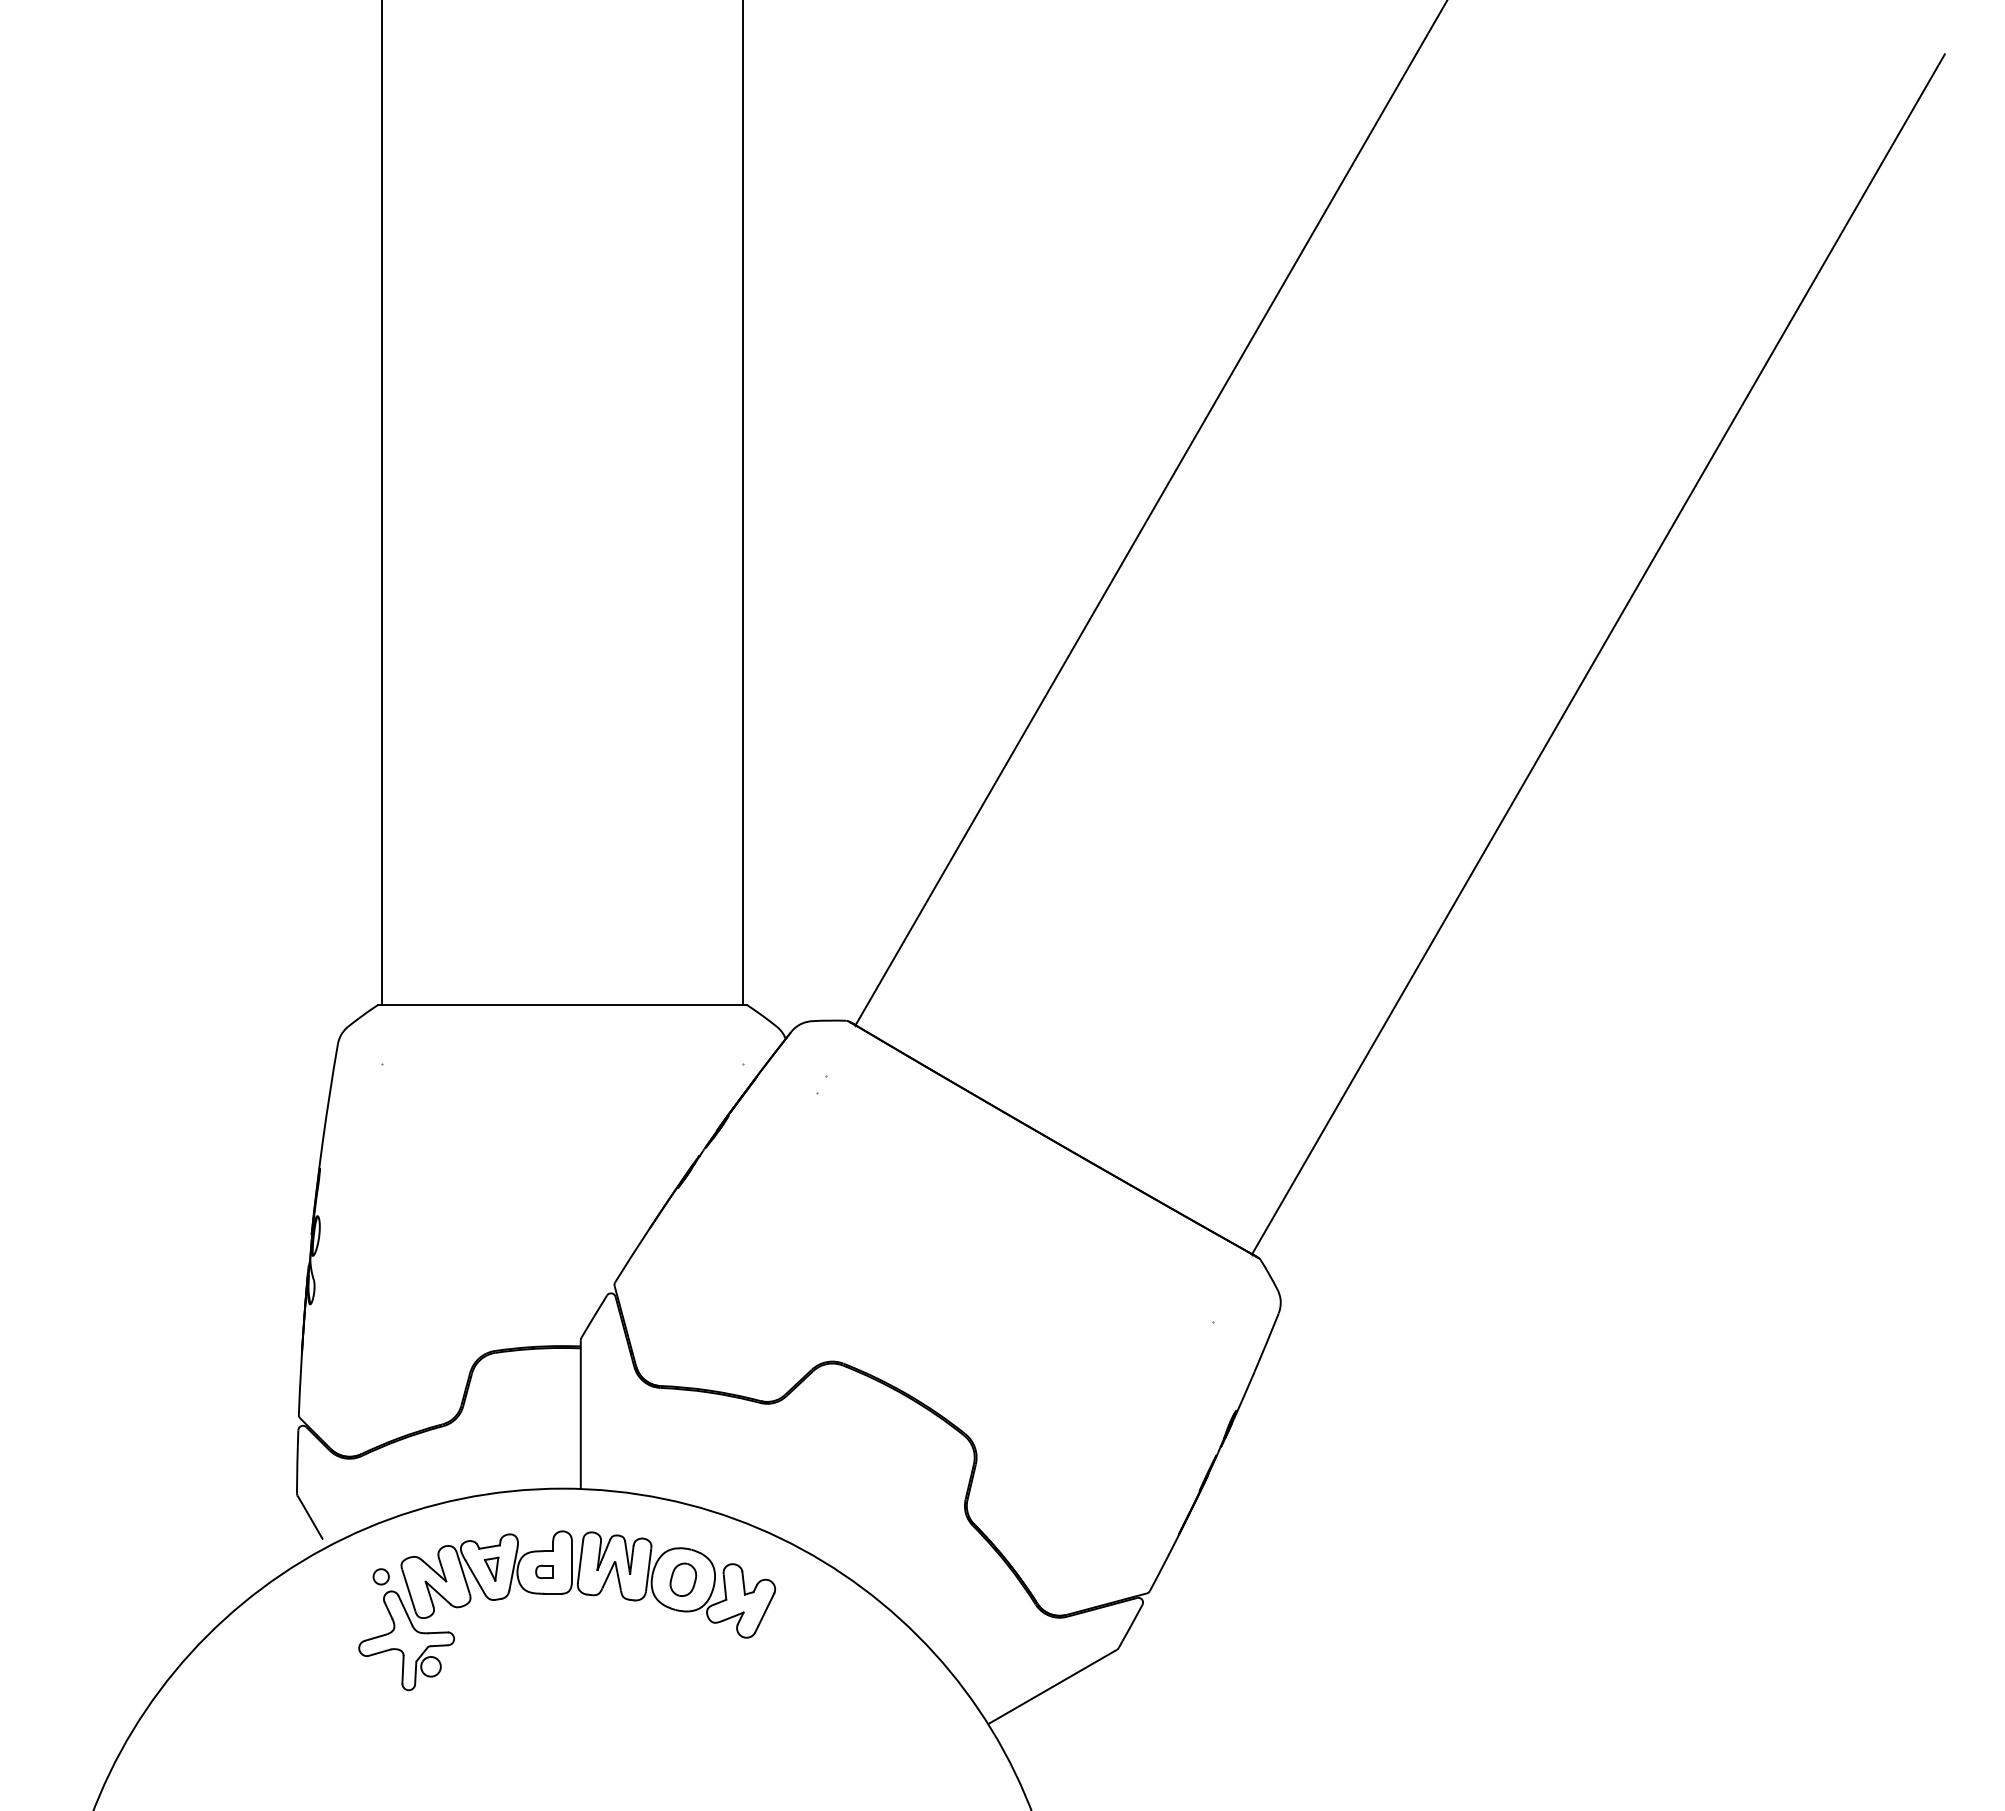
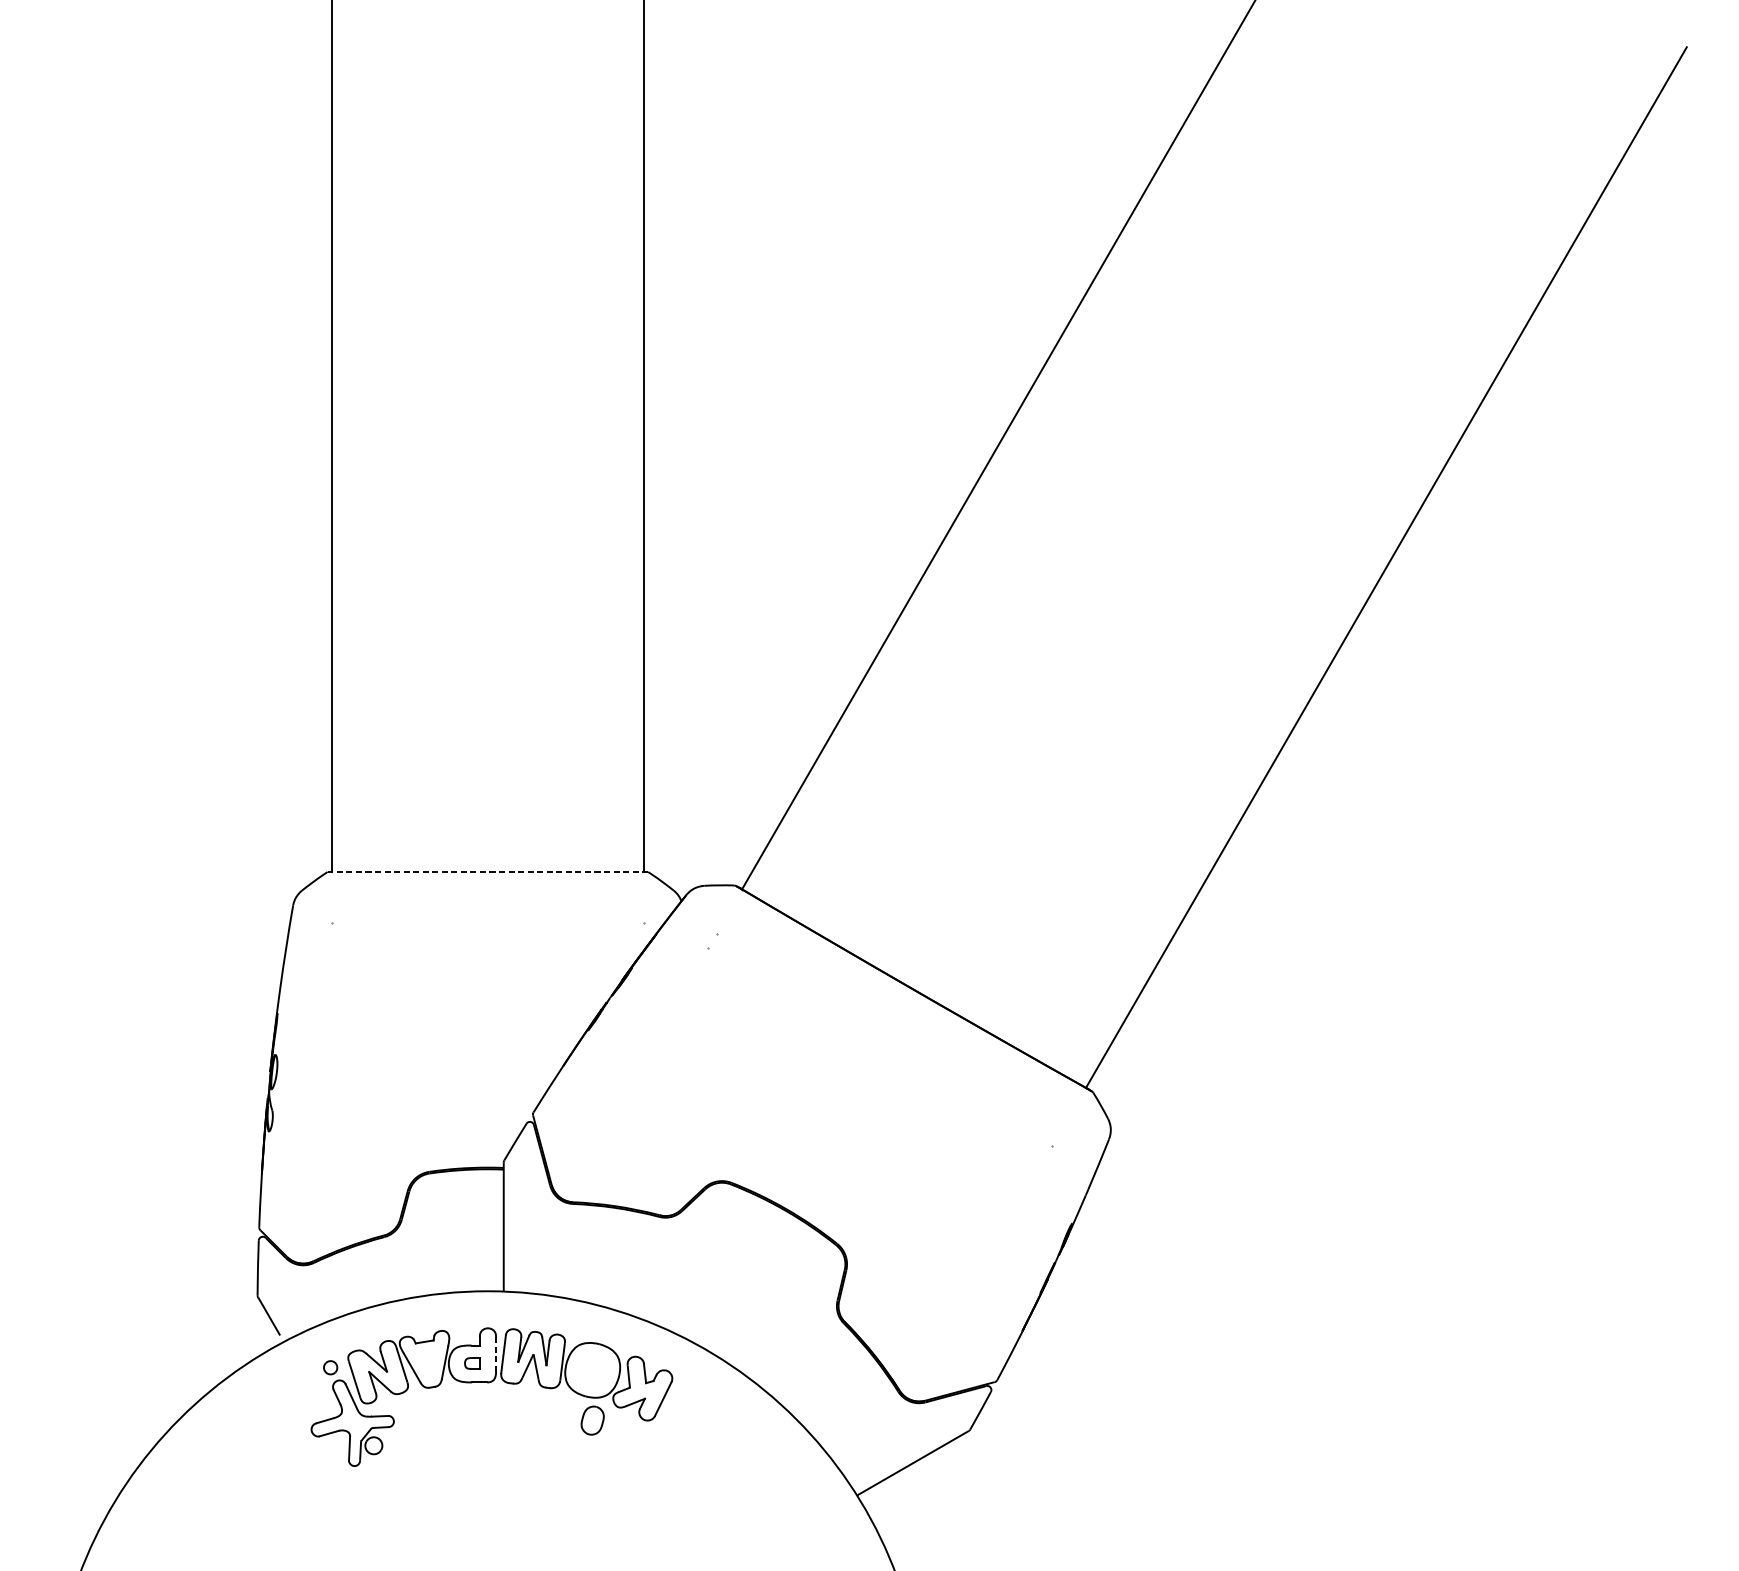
line: (562, 1005) -> (487, 872), solid -> dashed
line: (571, 1561) -> (495, 1354), solid -> dashed
part: (491, 1568) -> (426, 1360), removed
part: (683, 1579) -> (592, 1420), moved

